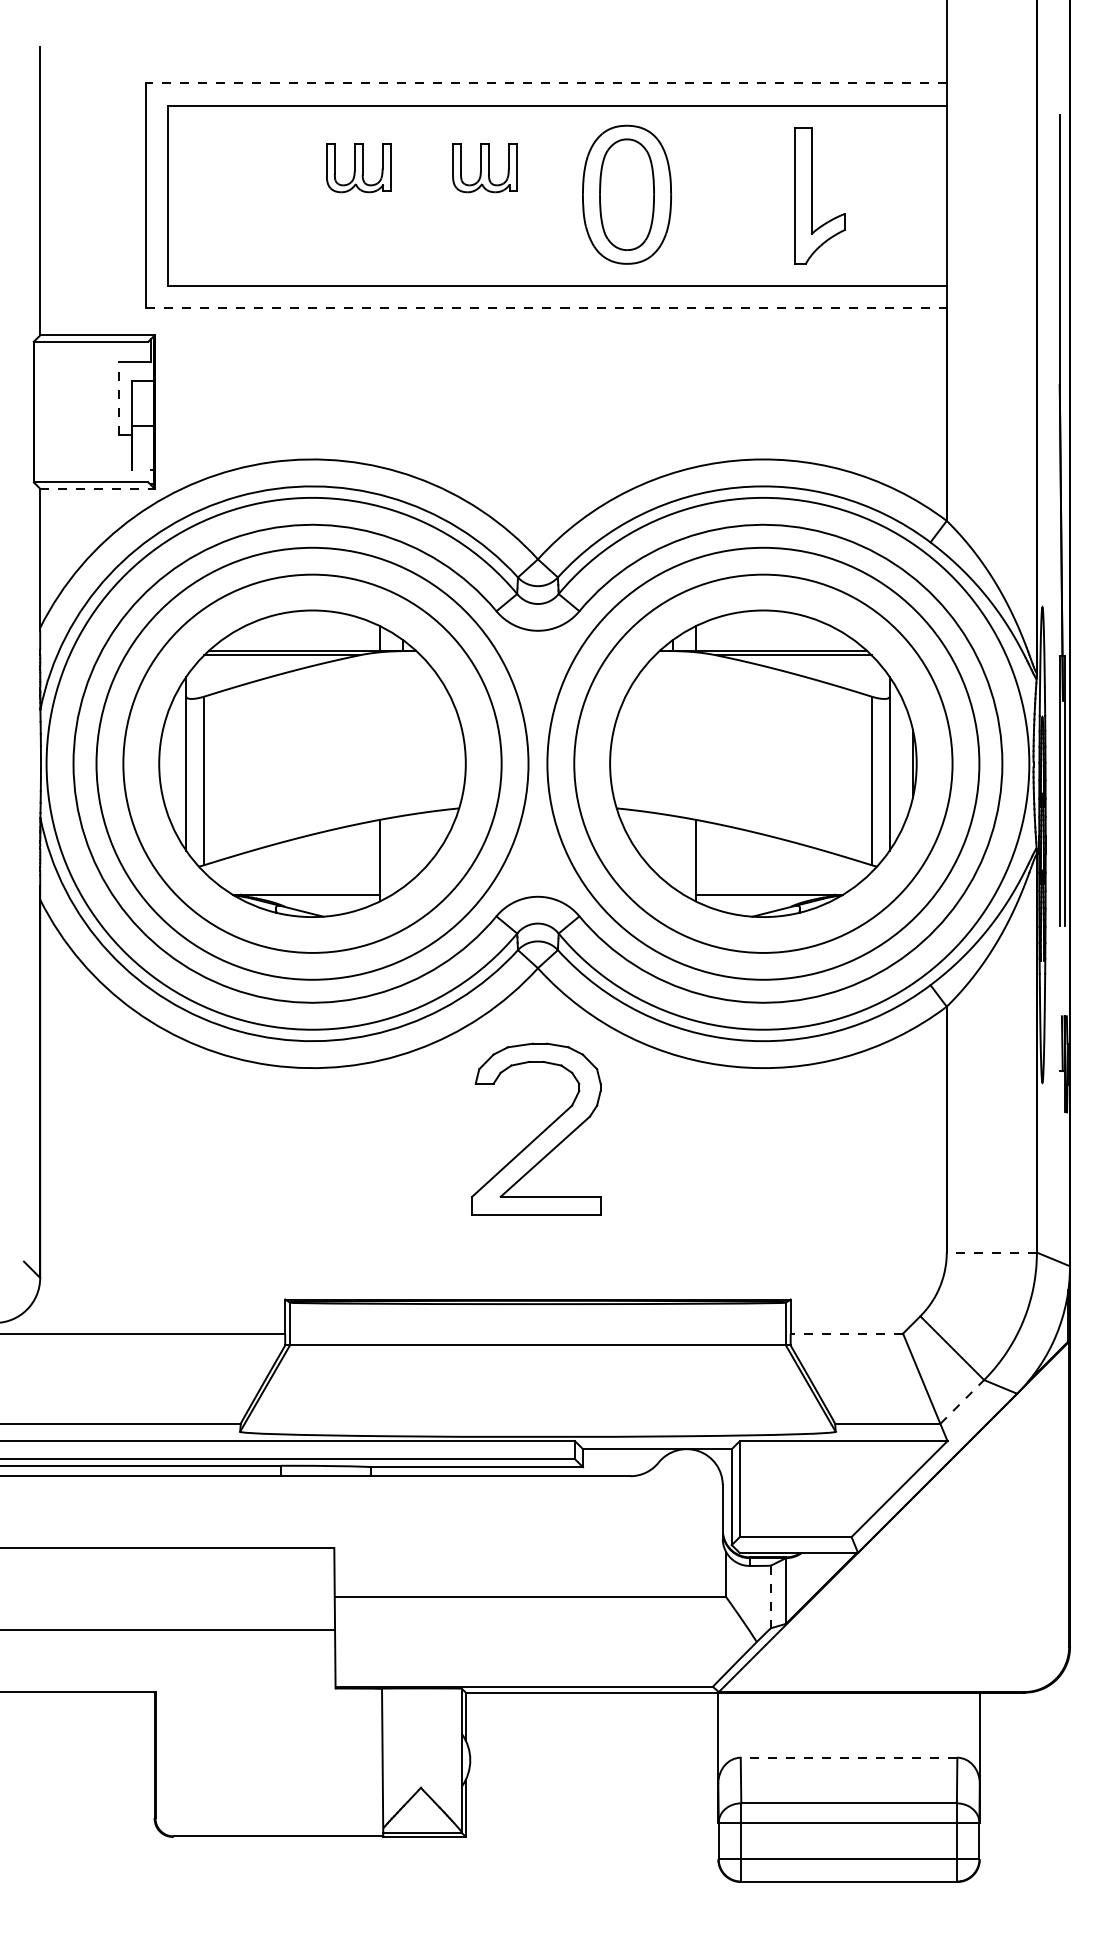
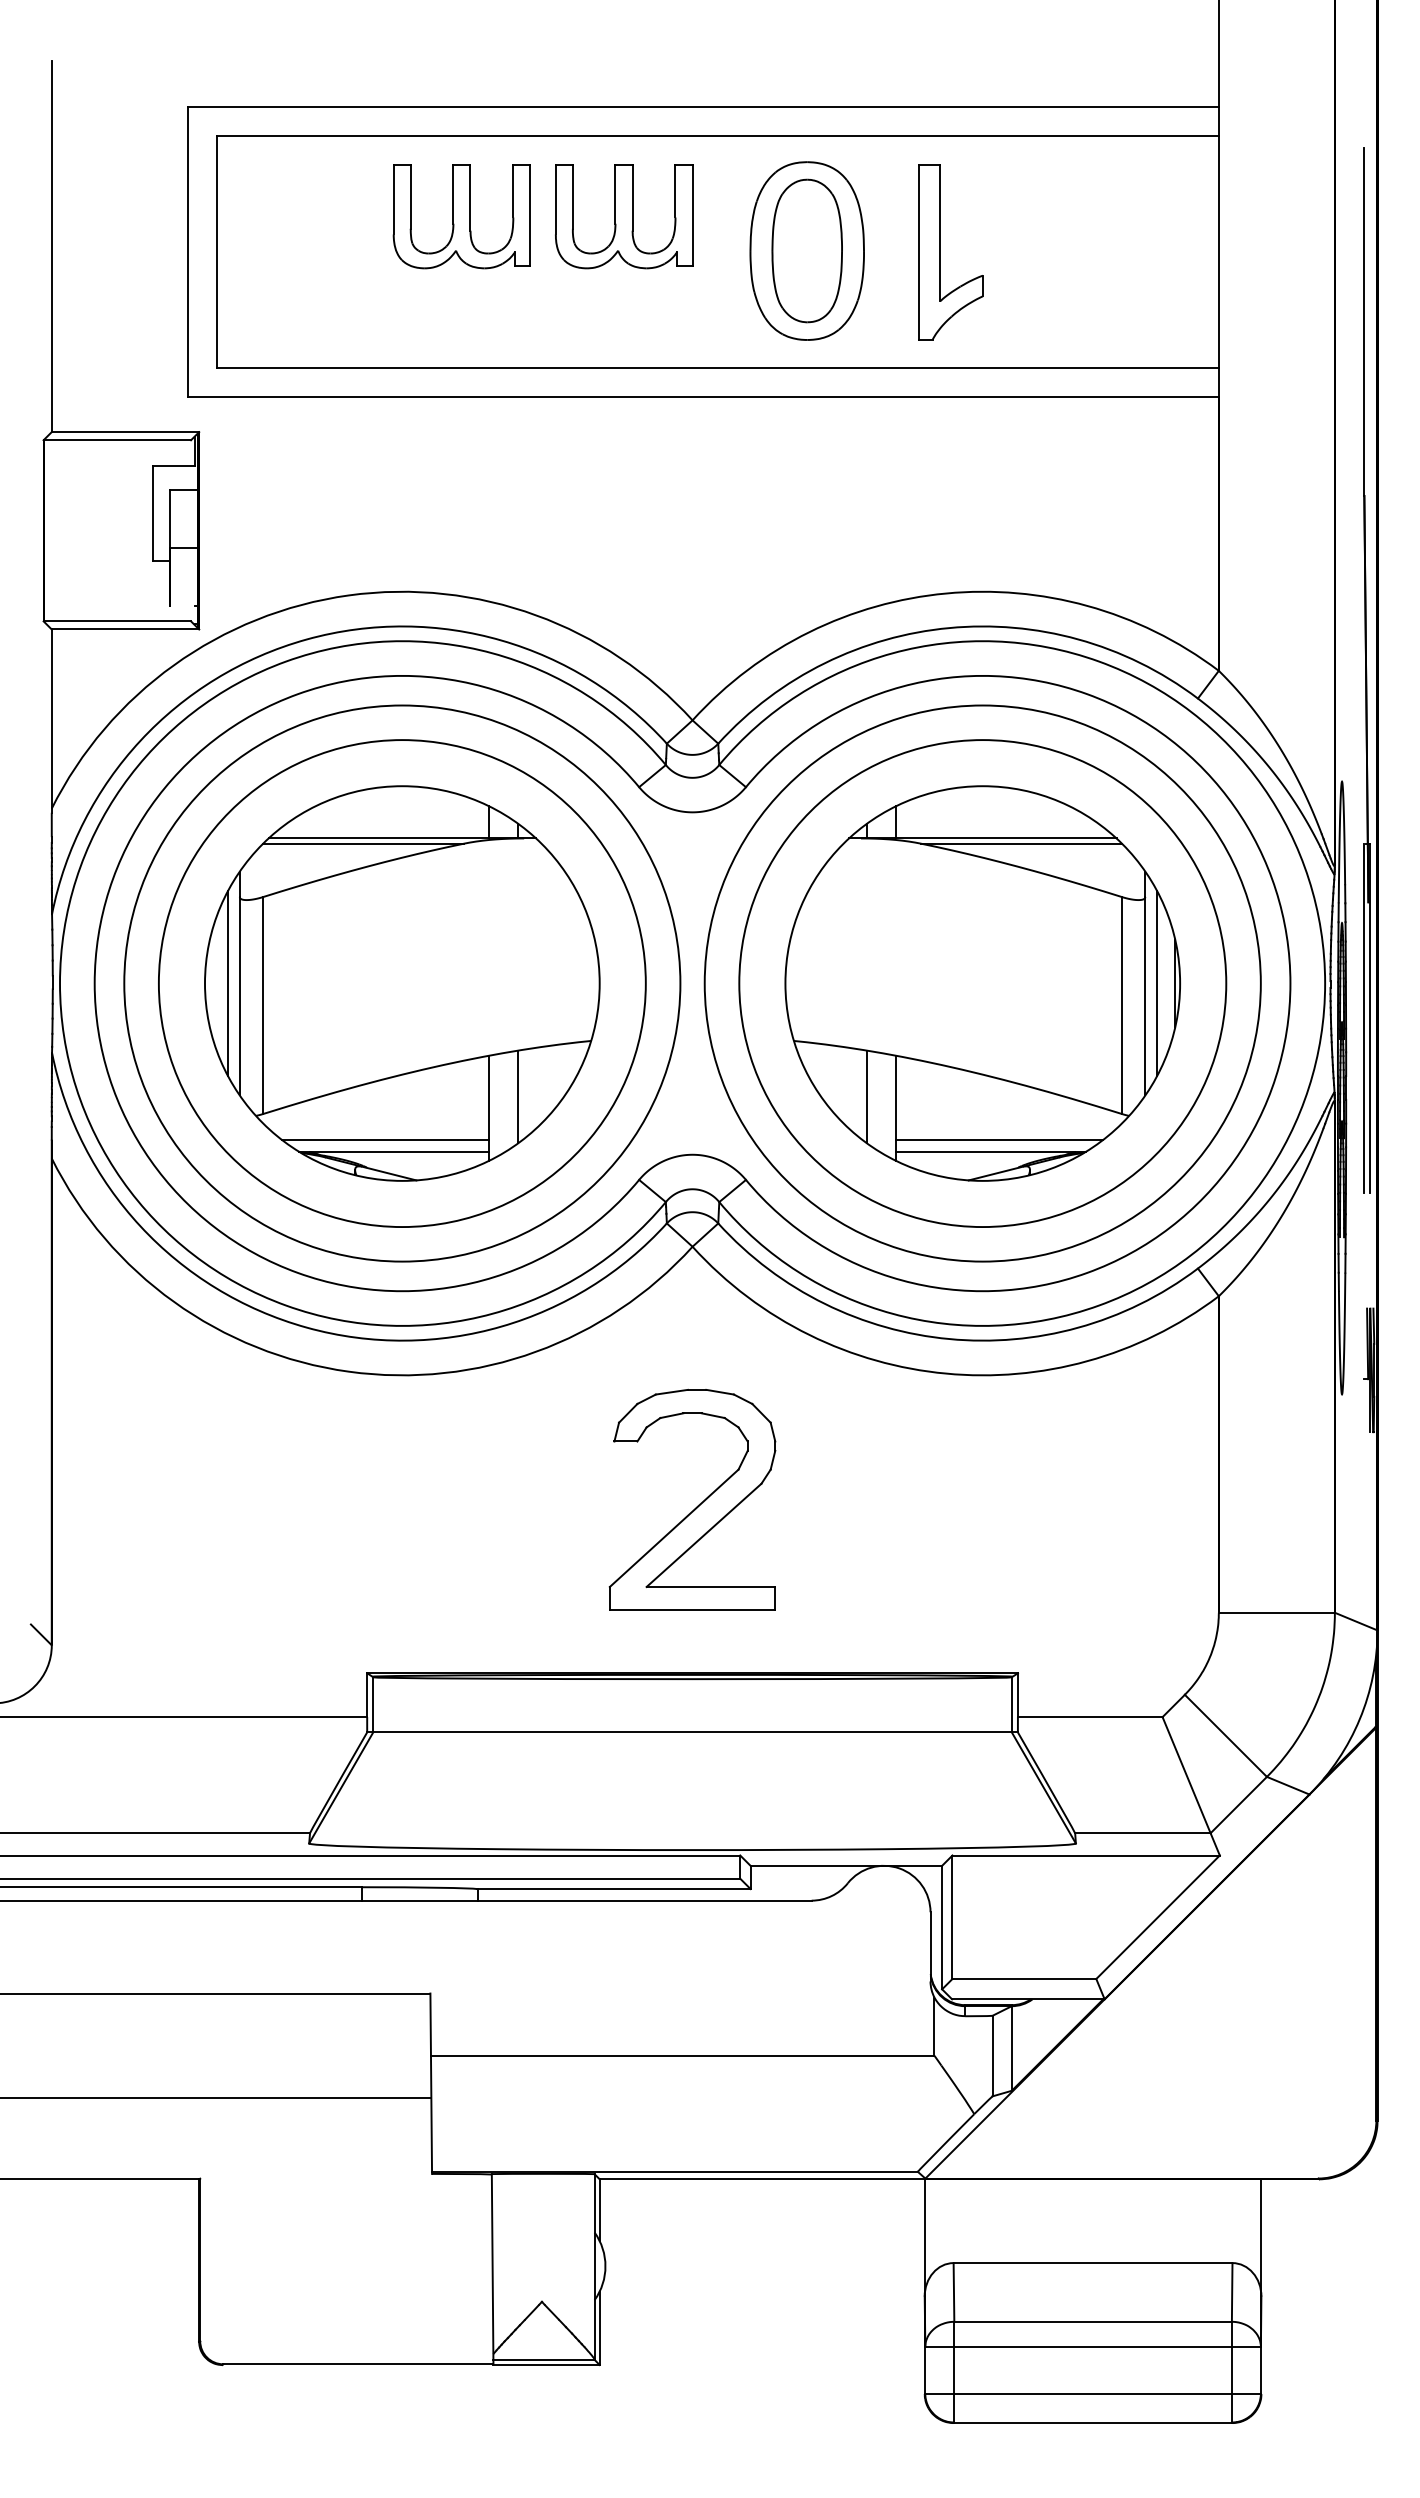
line: (546, 83) -> (703, 107), dashed -> solid
part: (358, 167) -> (461, 216), size x1.67
part: (485, 167) -> (624, 216), size x1.67
part: (812, 195) -> (940, 252), moved
line: (546, 308) -> (703, 397), dashed -> solid
line: (118, 397) -> (152, 512), dashed -> solid
line: (97, 488) -> (125, 629), dashed -> solid
line: (177, 763) -> (228, 983), added
line: (898, 763) -> (1156, 983), added
line: (402, 851) -> (518, 1096), added
line: (673, 851) -> (866, 1096), added
line: (299, 885) -> (385, 1140), added
line: (775, 885) -> (998, 1140), added
part: (541, 1132) -> (698, 1504), moved
line: (991, 1252) -> (1276, 1612), dashed -> solid
line: (846, 1333) -> (1089, 1717), dashed -> solid
line: (962, 1402) -> (1238, 1805), dashed -> solid
line: (770, 1597) -> (992, 2056), dashed -> solid
line: (848, 1758) -> (1092, 2263), dashed -> solid

